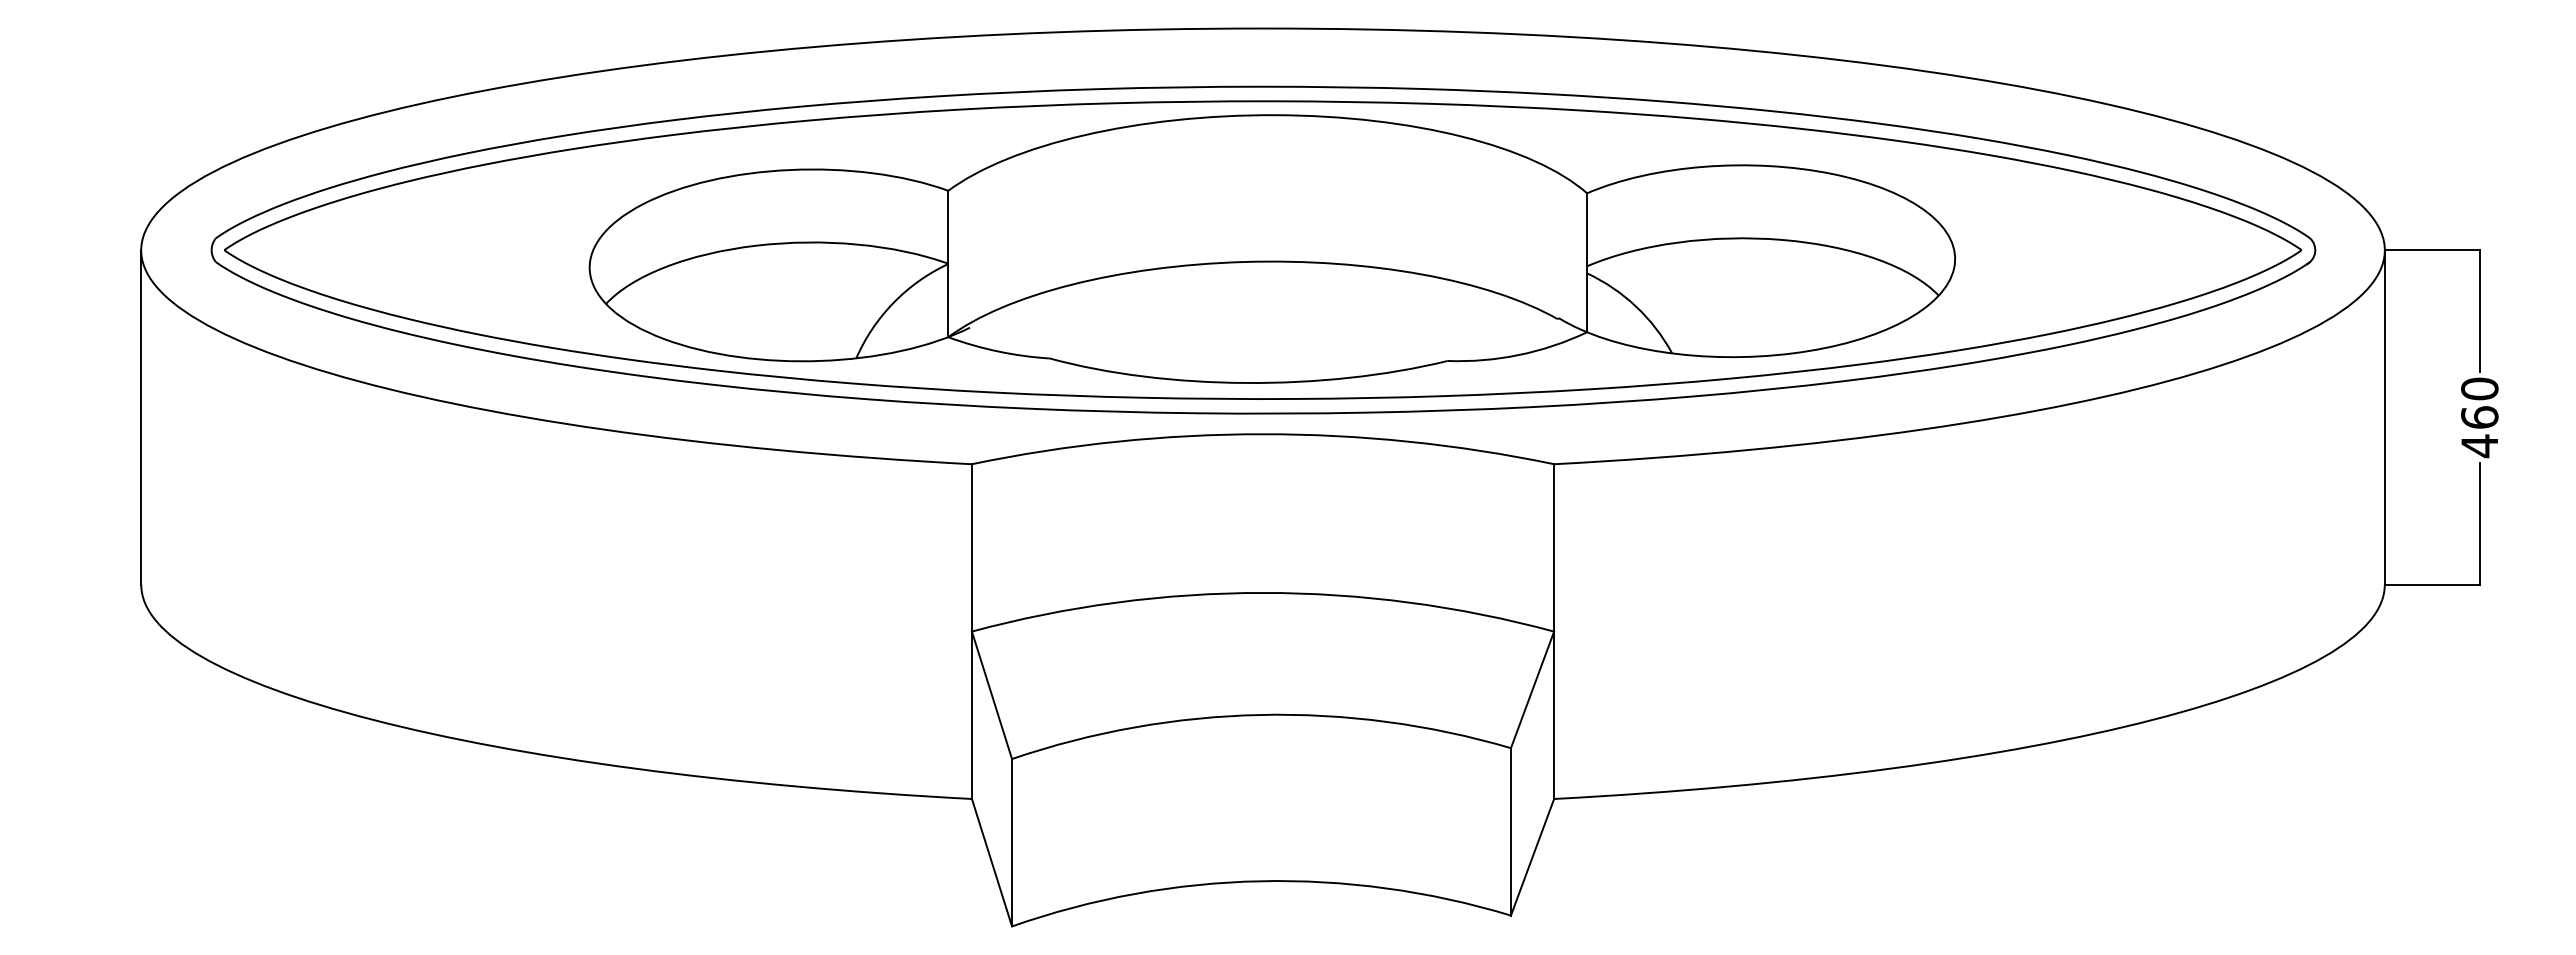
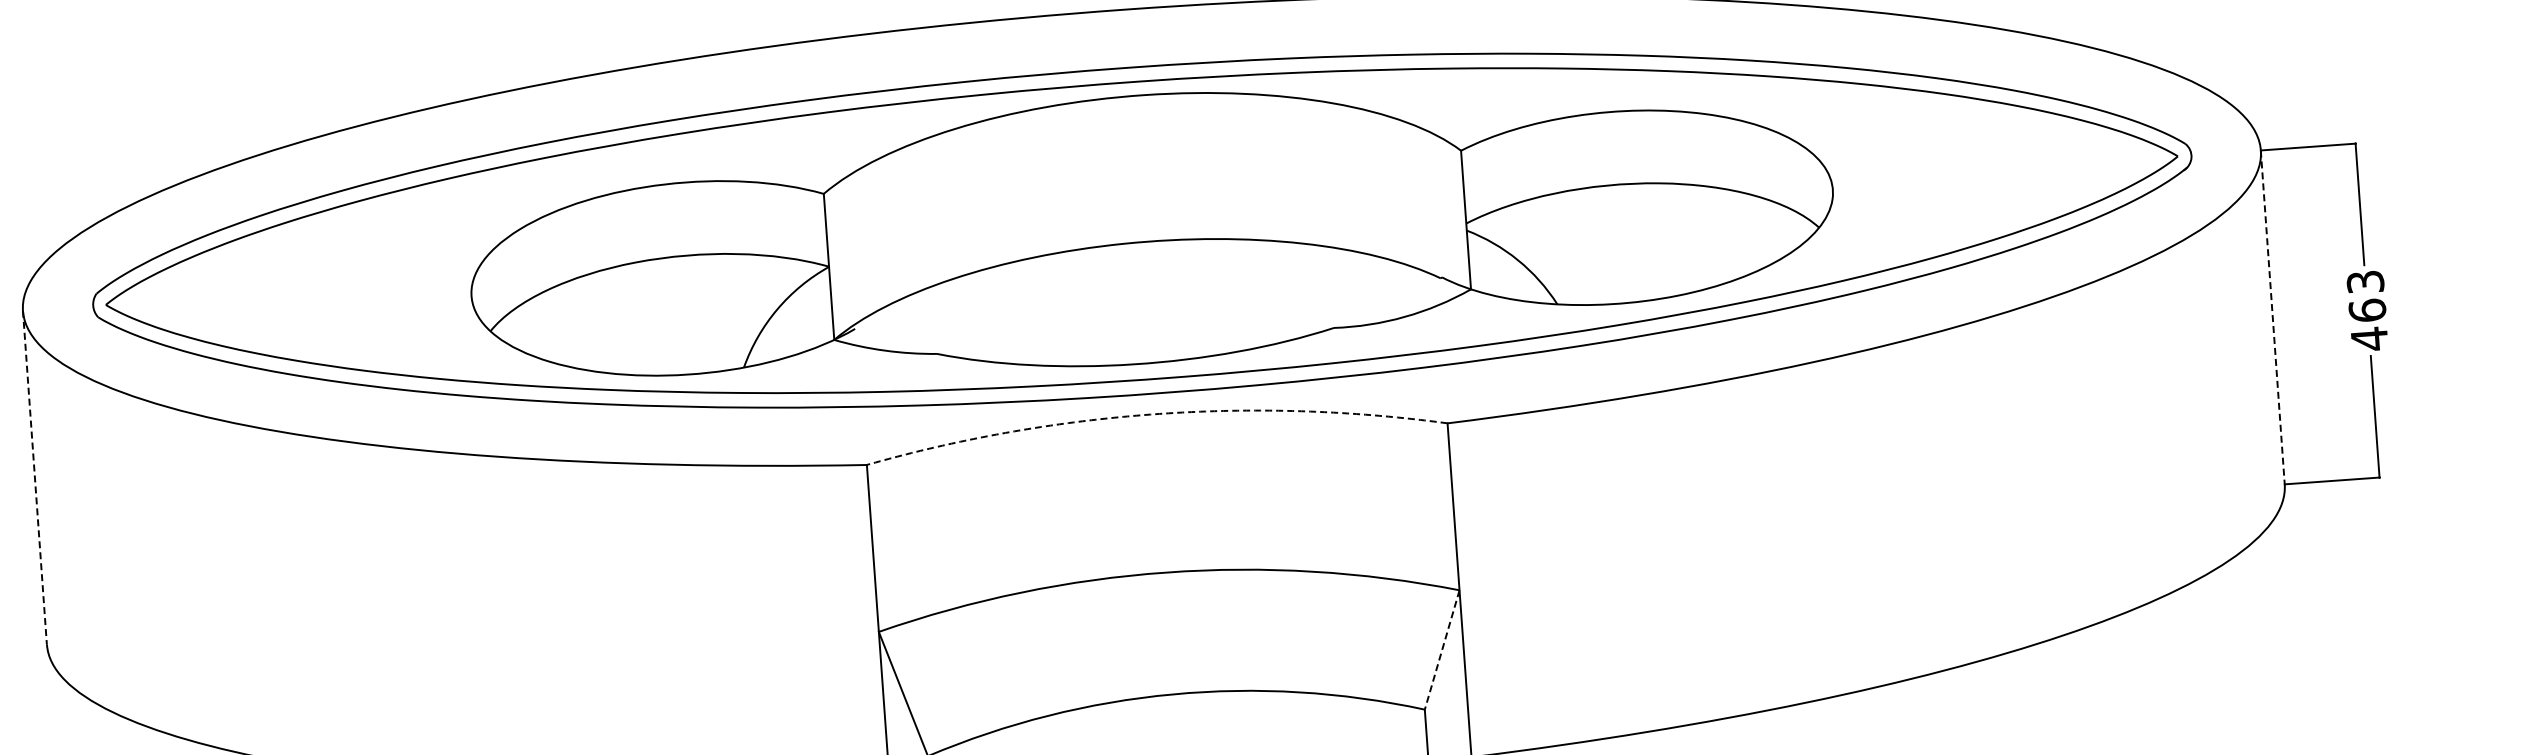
text: (2479, 388) -> (2365, 281), 460 -> 463
line: (141, 418) -> (35, 478), solid -> dashed
line: (2384, 418) -> (2272, 318), solid -> dashed
arc: (1263, 434) -> (1155, 414), solid -> dashed
line: (1532, 690) -> (1442, 650), solid -> dashed

